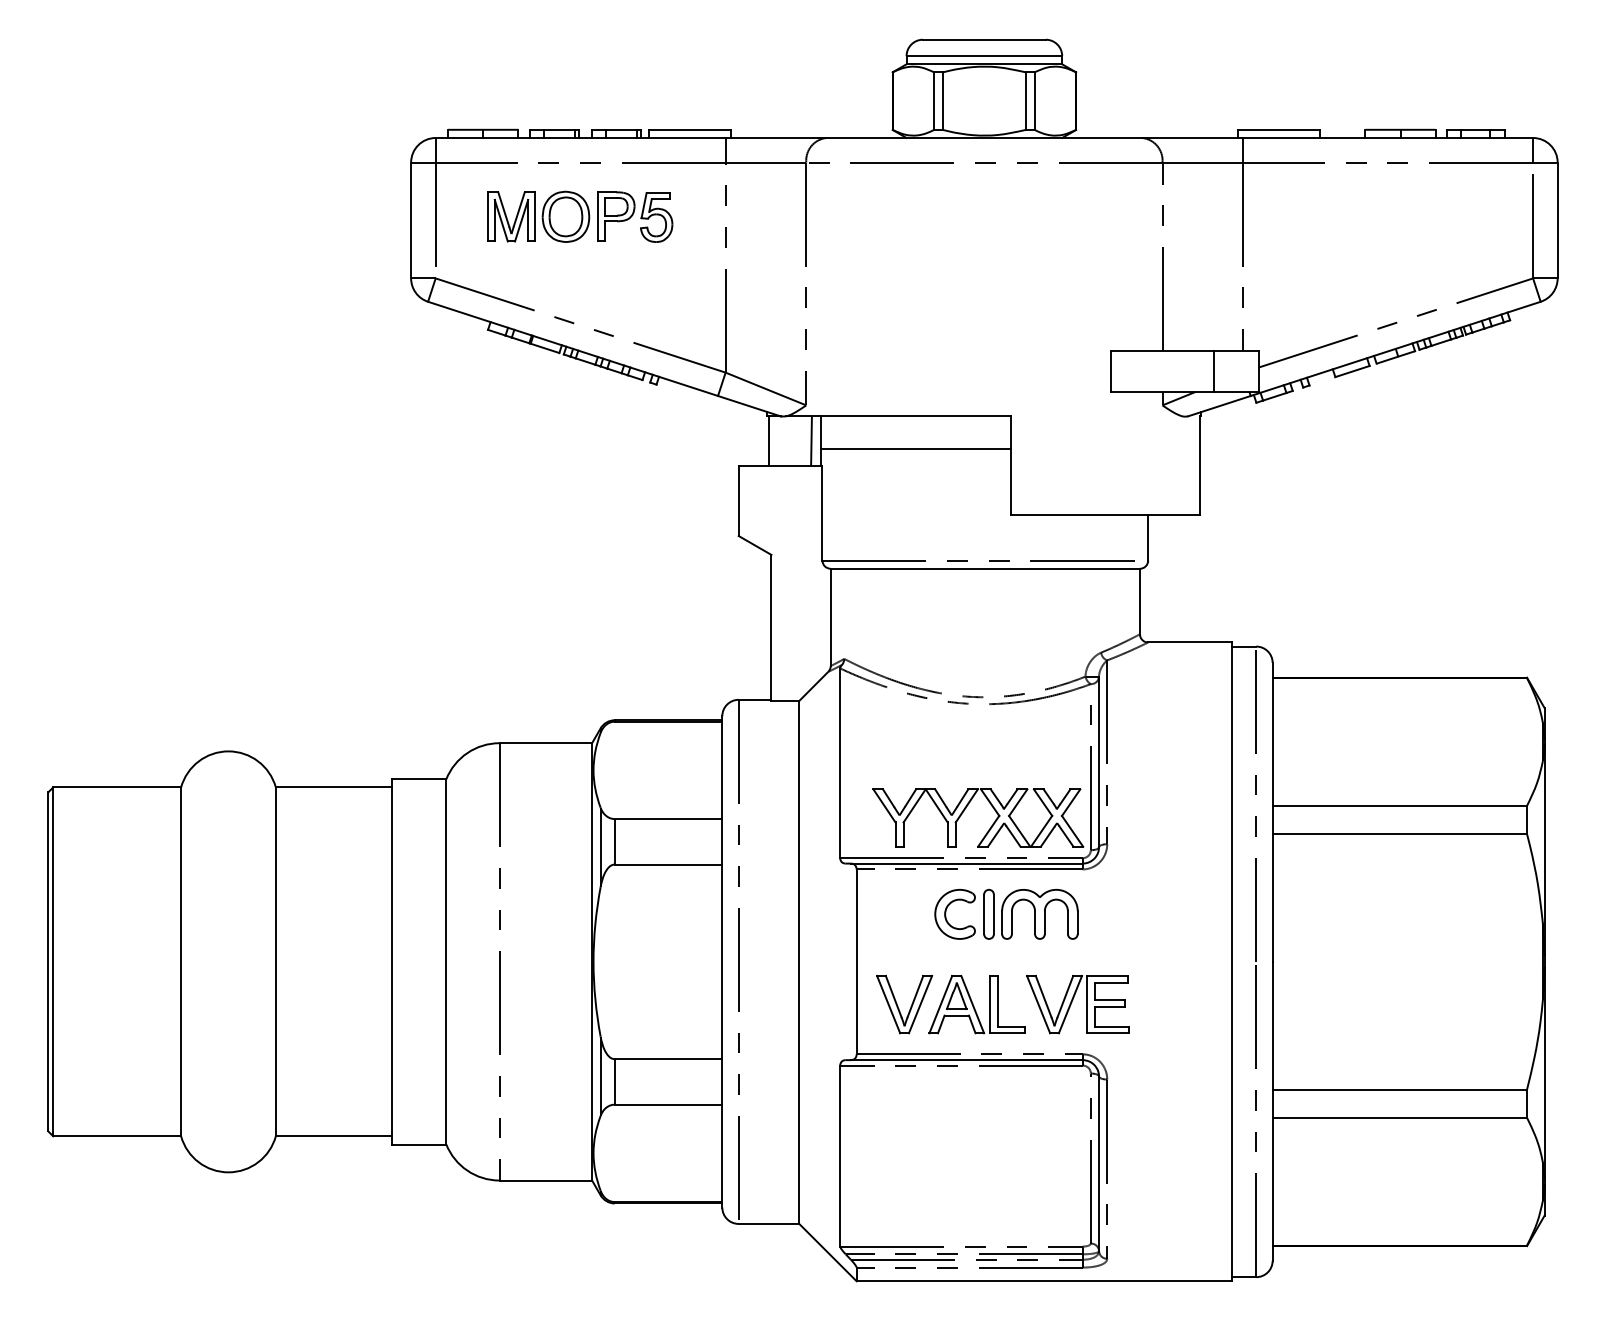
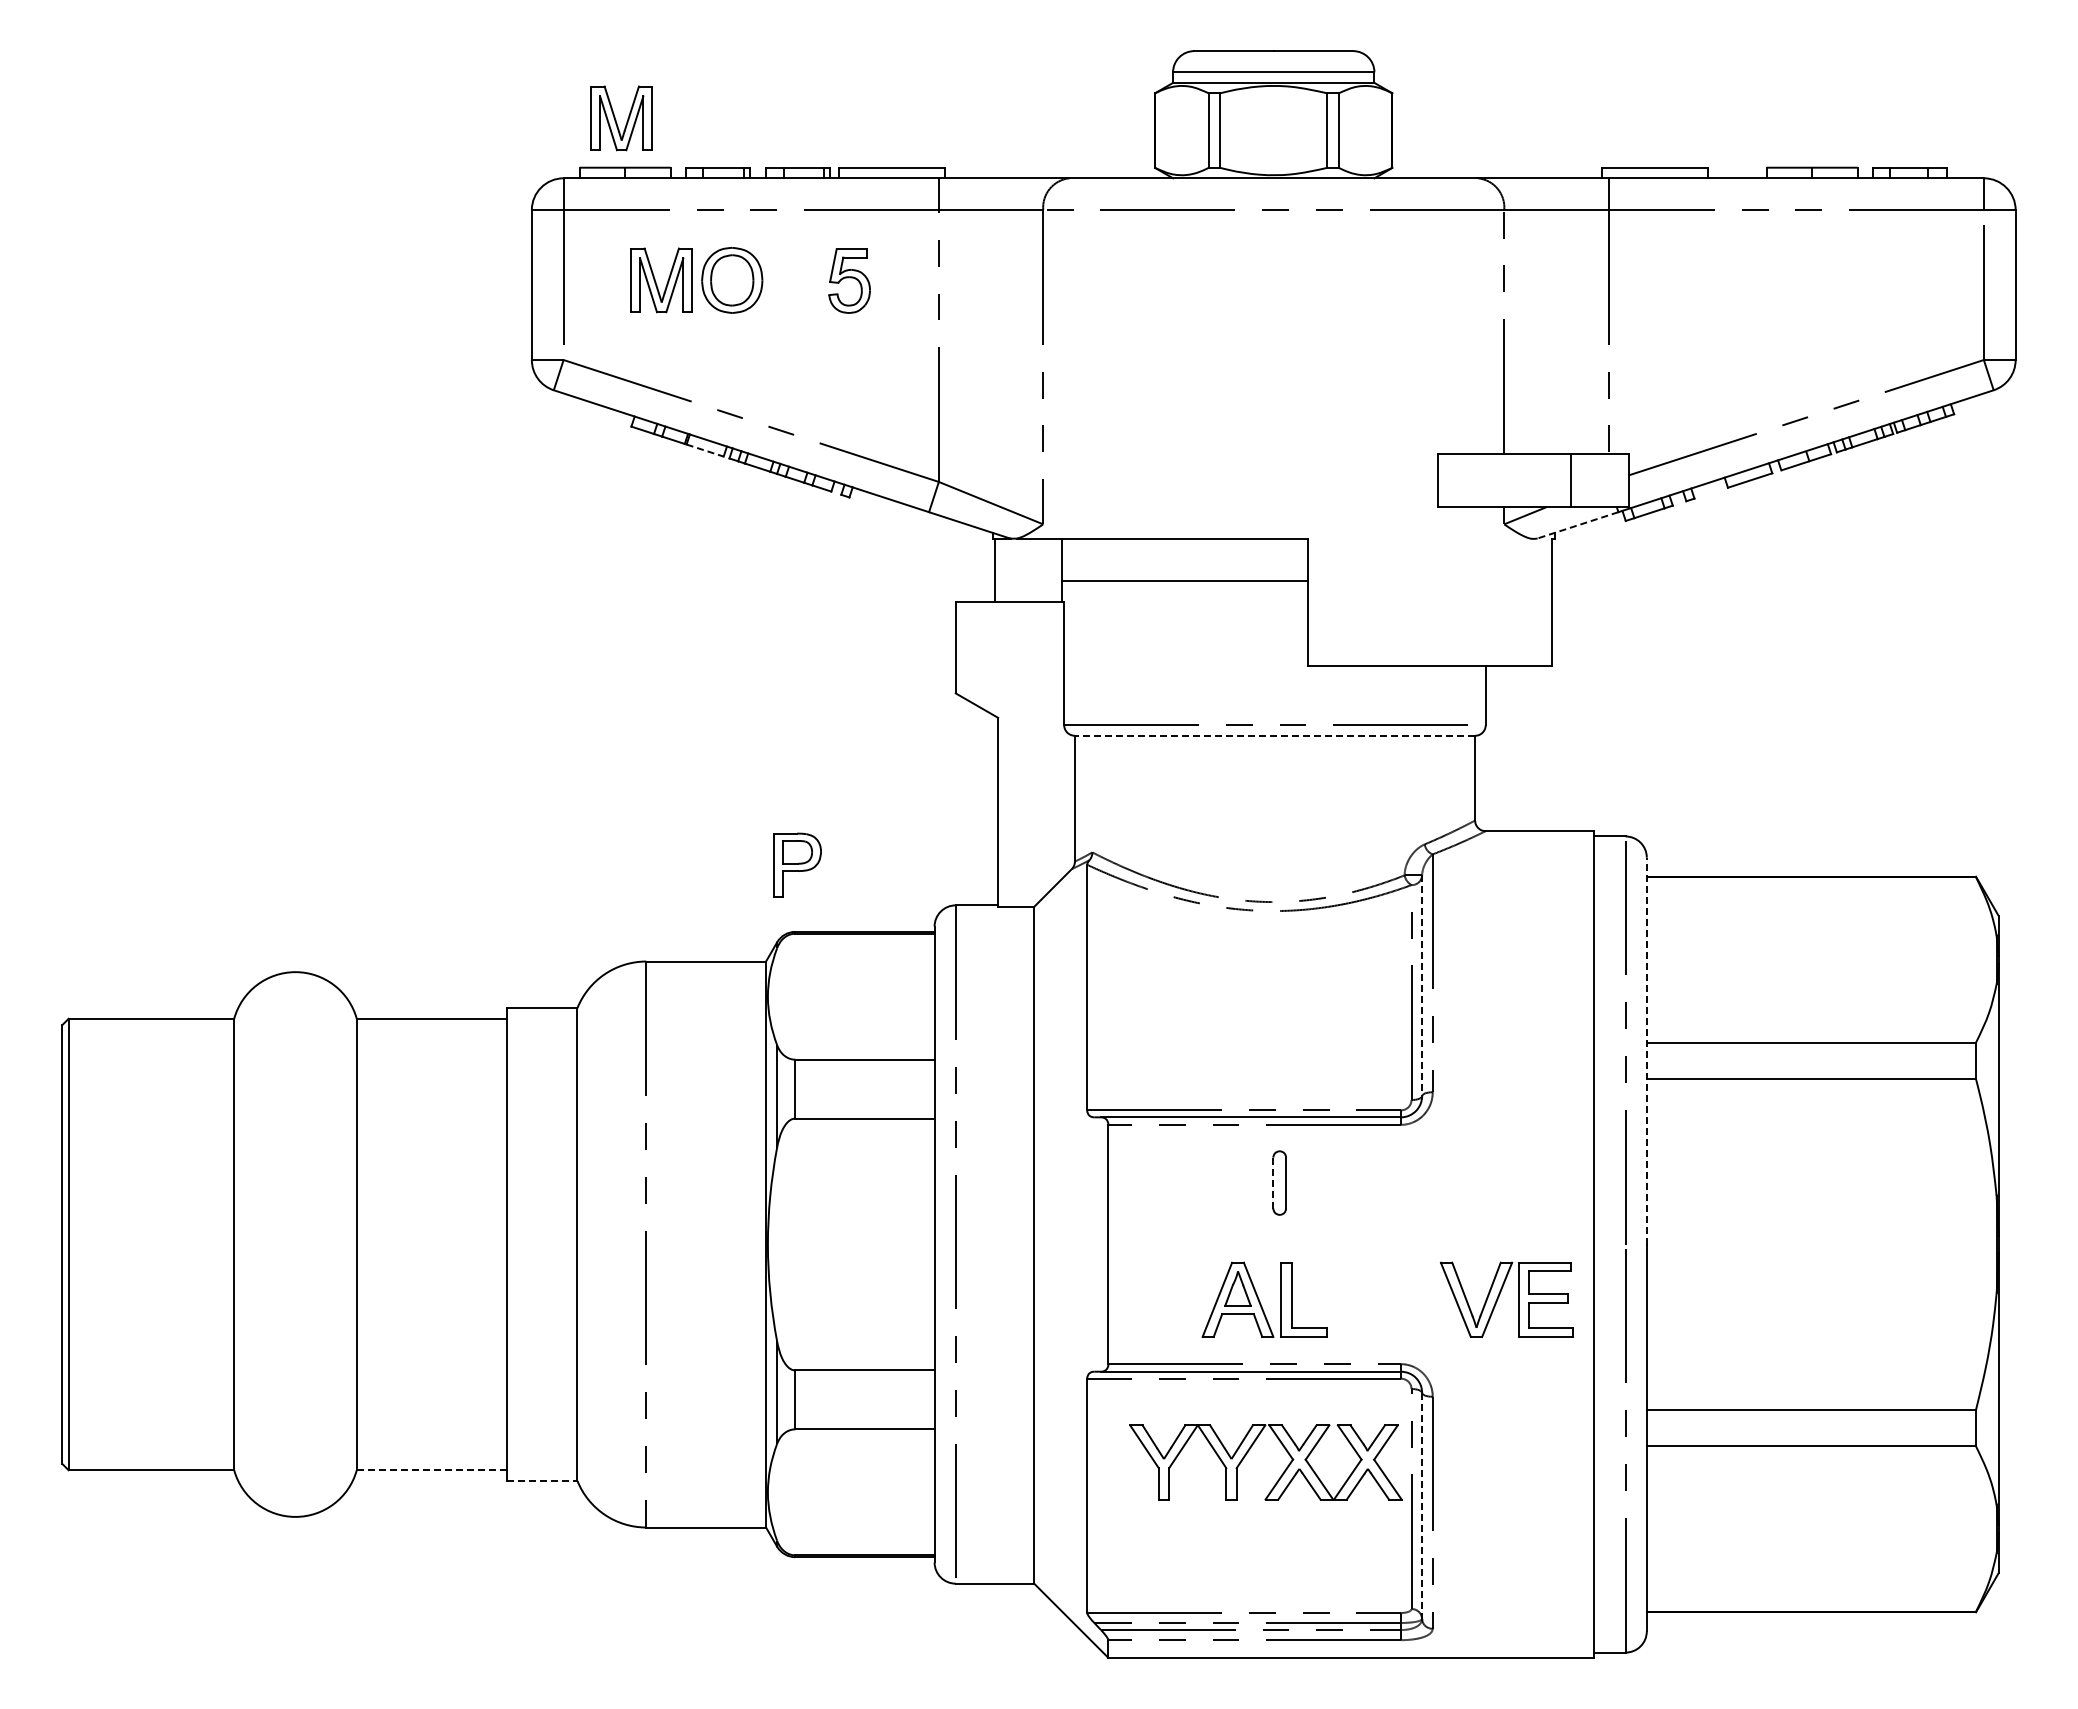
part: (480, 91) -> (621, 118), added
part: (616, 216) -> (797, 864), moved
line: (545, 348) -> (705, 450), solid -> dashed
line: (1219, 406) -> (1577, 525), solid -> dashed
line: (811, 441) -> (1049, 570), removed
line: (984, 568) -> (1274, 735), solid -> dashed
line: (1099, 762) -> (1422, 986), solid -> dashed
part: (964, 810) -> (1248, 1452), moved
line: (1272, 811) -> (1646, 1050), solid -> dashed
part: (946, 911) -> (1224, 1179), removed
part: (1039, 913) -> (1345, 1182), removed
line: (984, 914) -> (1273, 1183), solid -> dashed
part: (1072, 1002) -> (1499, 1297), moved
part: (898, 1006) -> (1162, 1302), removed
line: (334, 1136) -> (432, 1470), solid -> dashed
line: (419, 1144) -> (542, 1480), solid -> dashed
line: (1099, 1164) -> (1422, 1506), solid -> dashed

